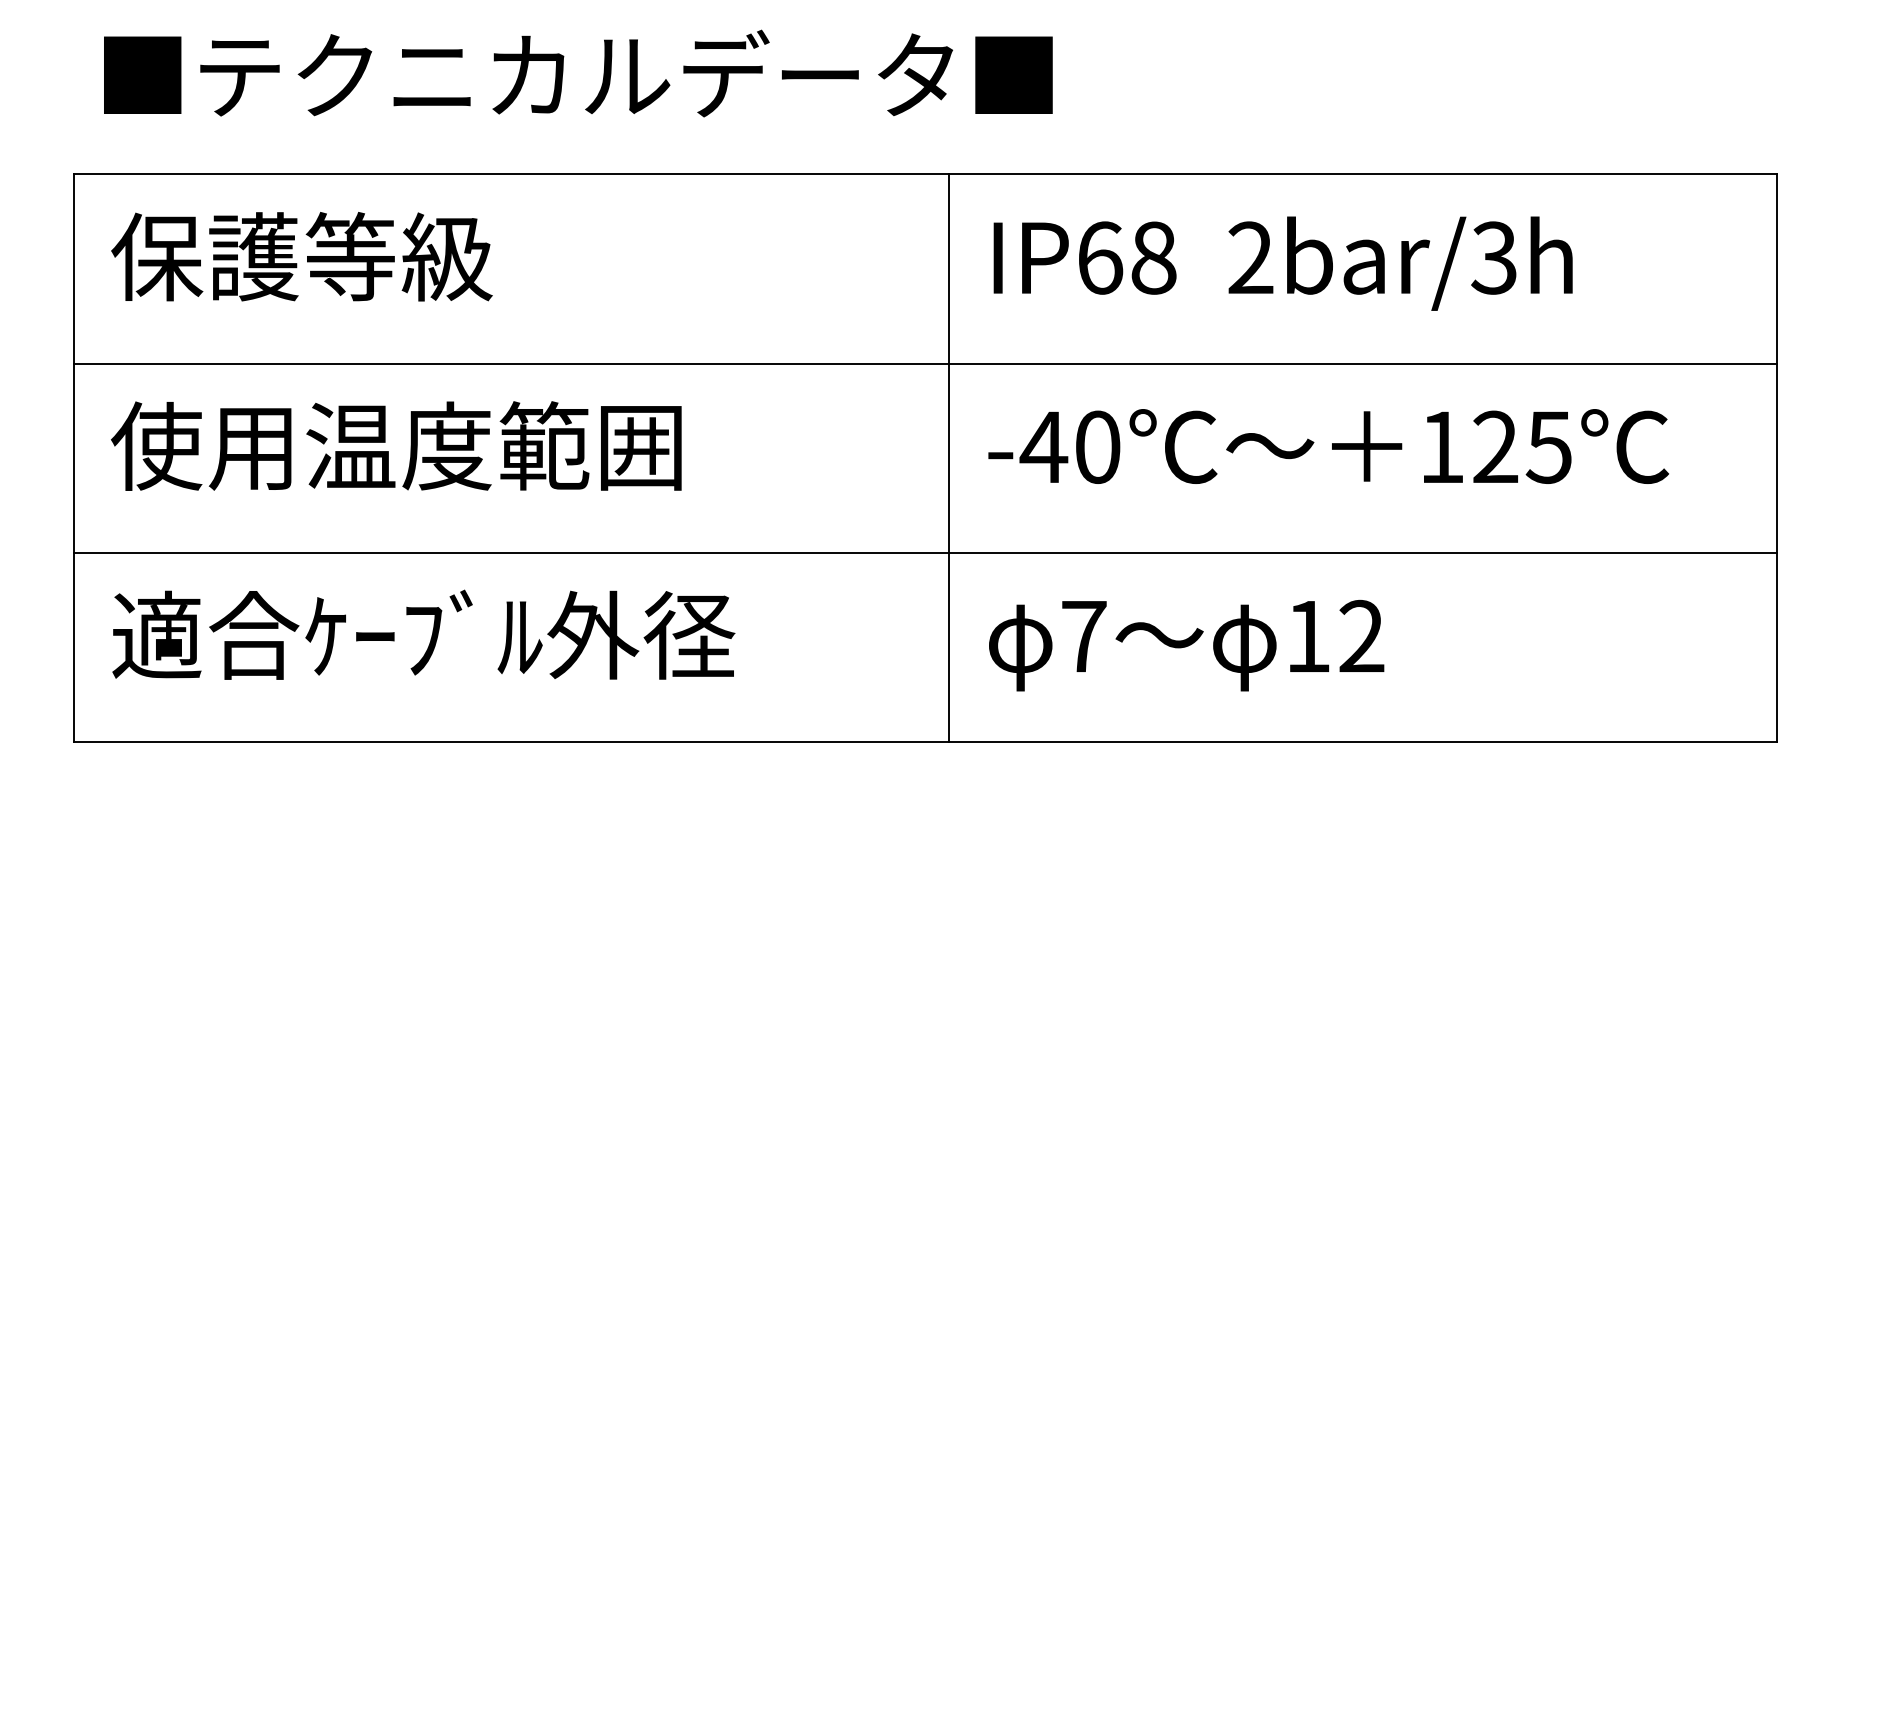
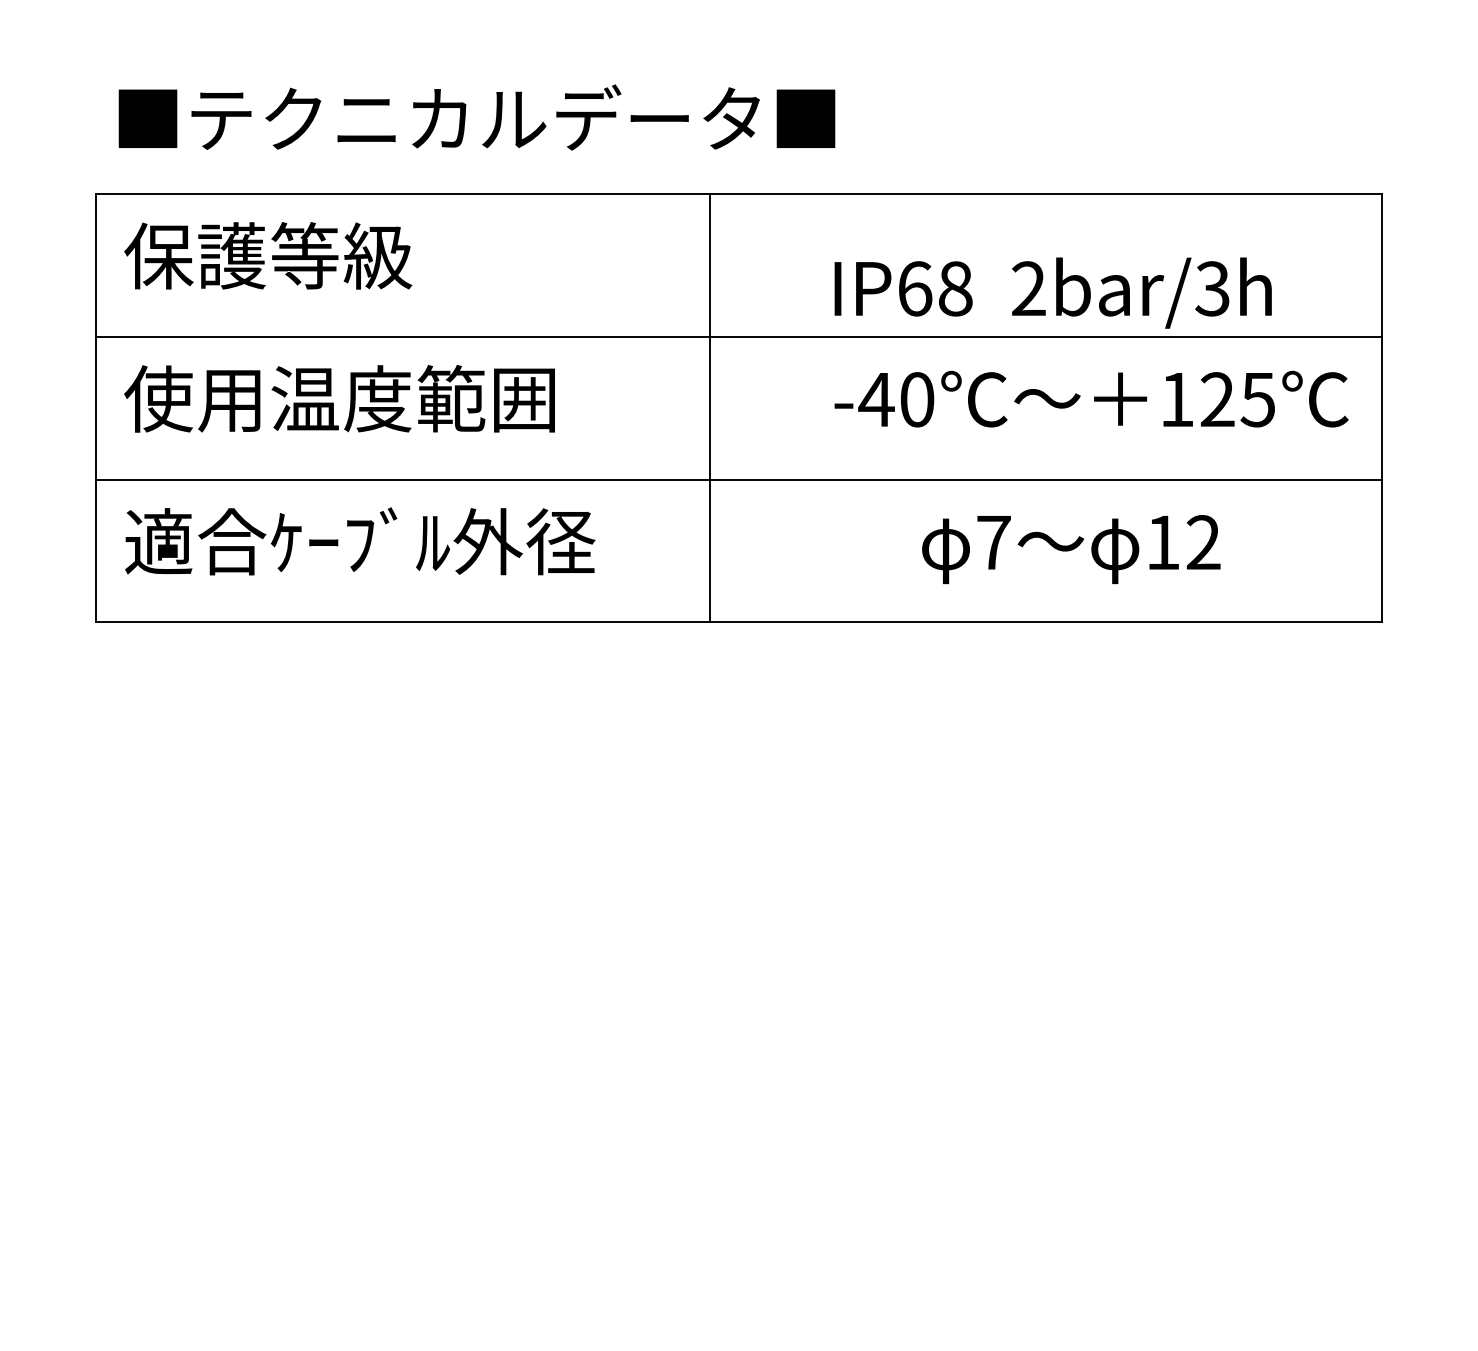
text: (1282, 262) -> (1052, 292), moved
text: (1328, 445) -> (1091, 398), moved
line: (948, 457) -> (709, 407), moved
text: (1186, 645) -> (1071, 549), moved

